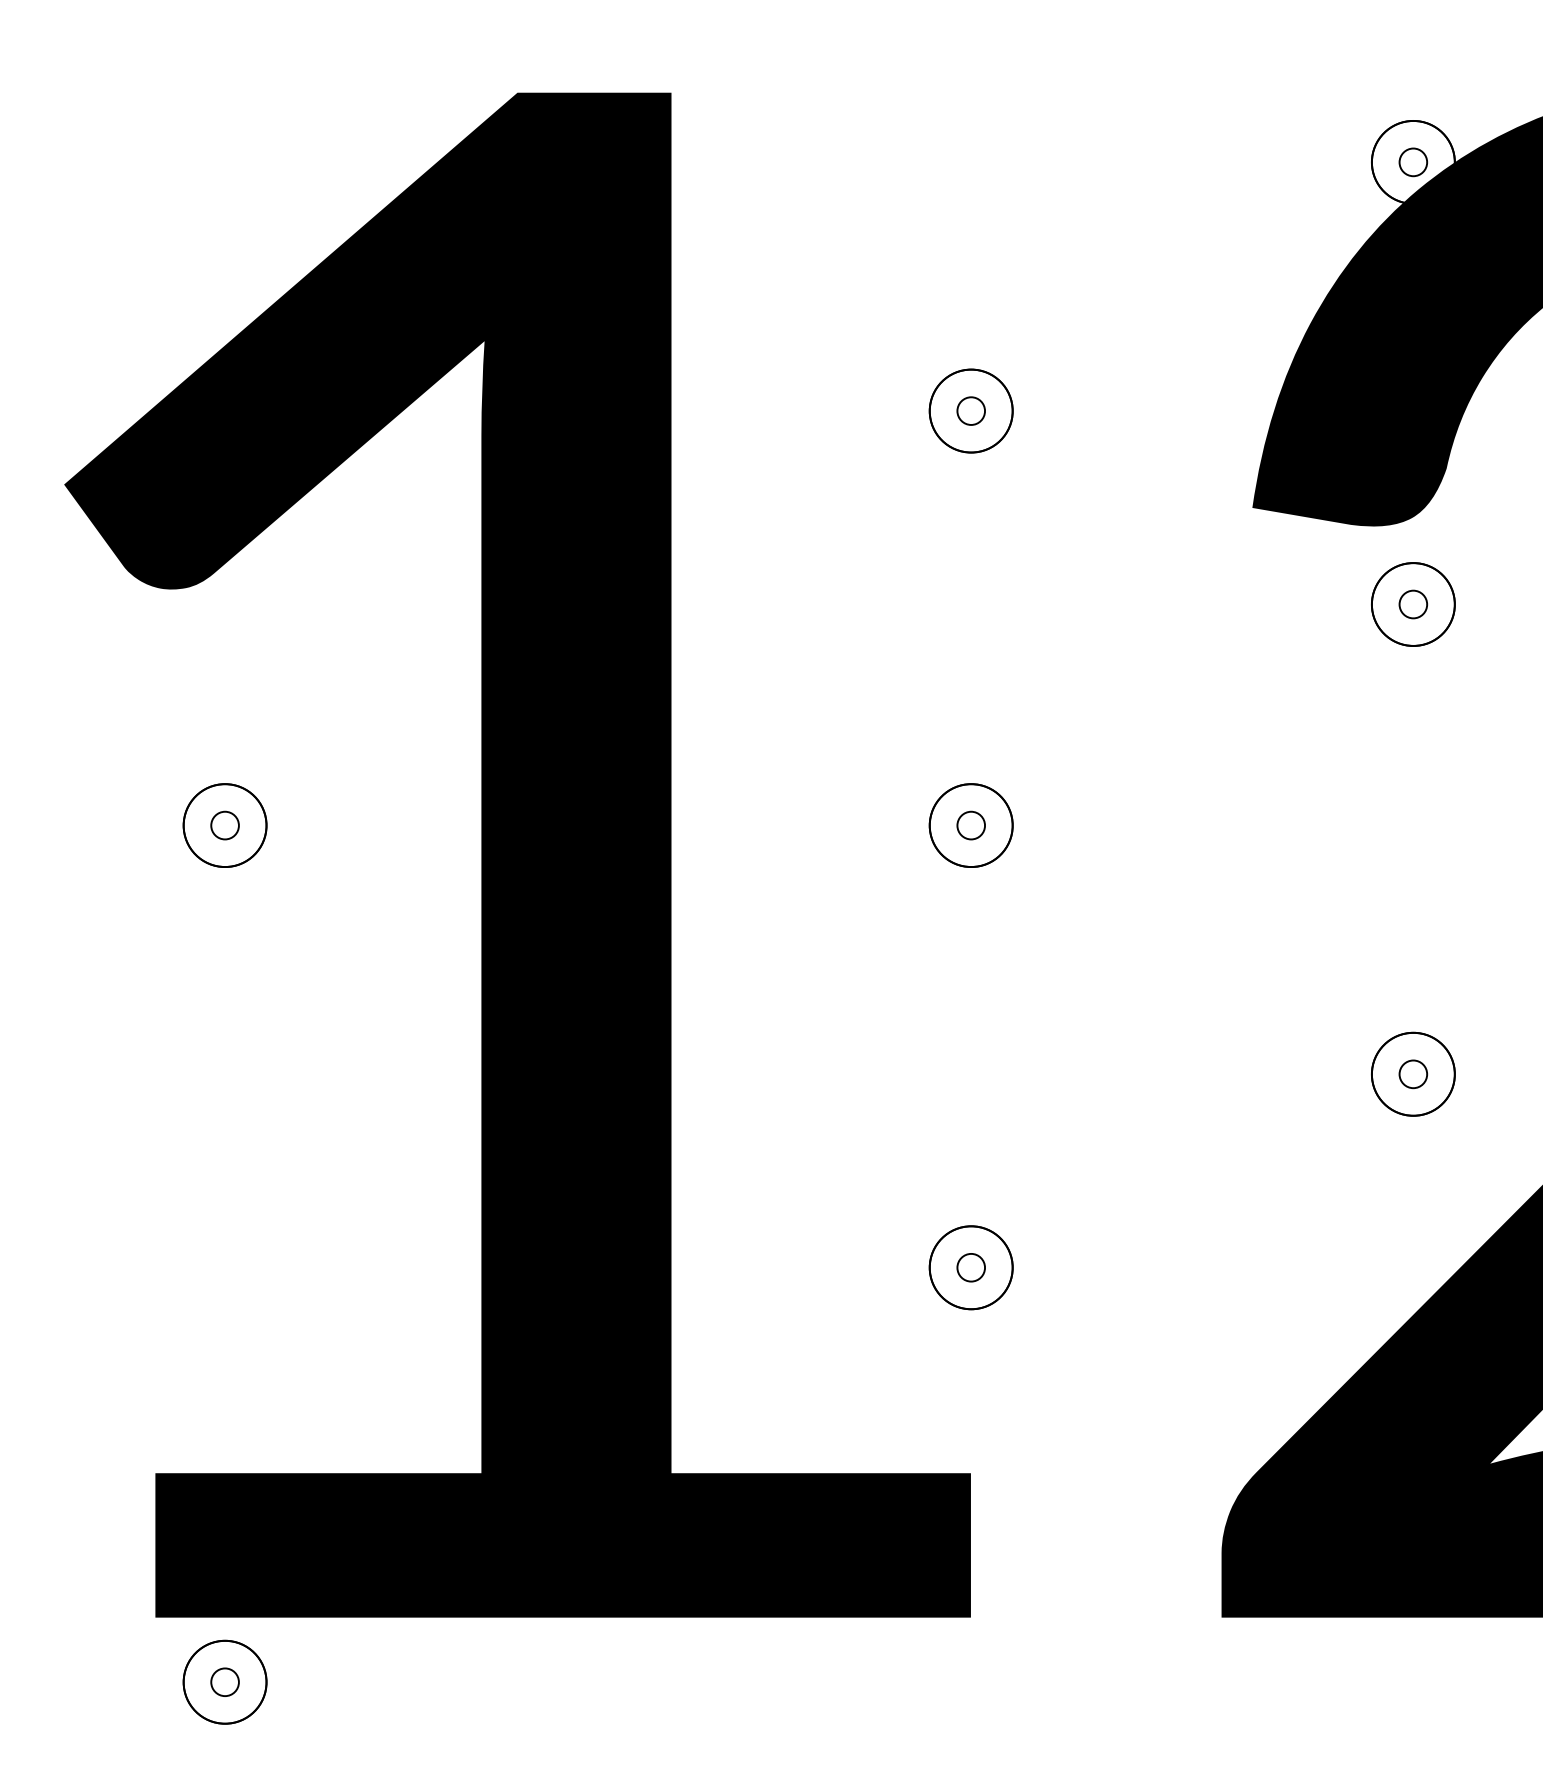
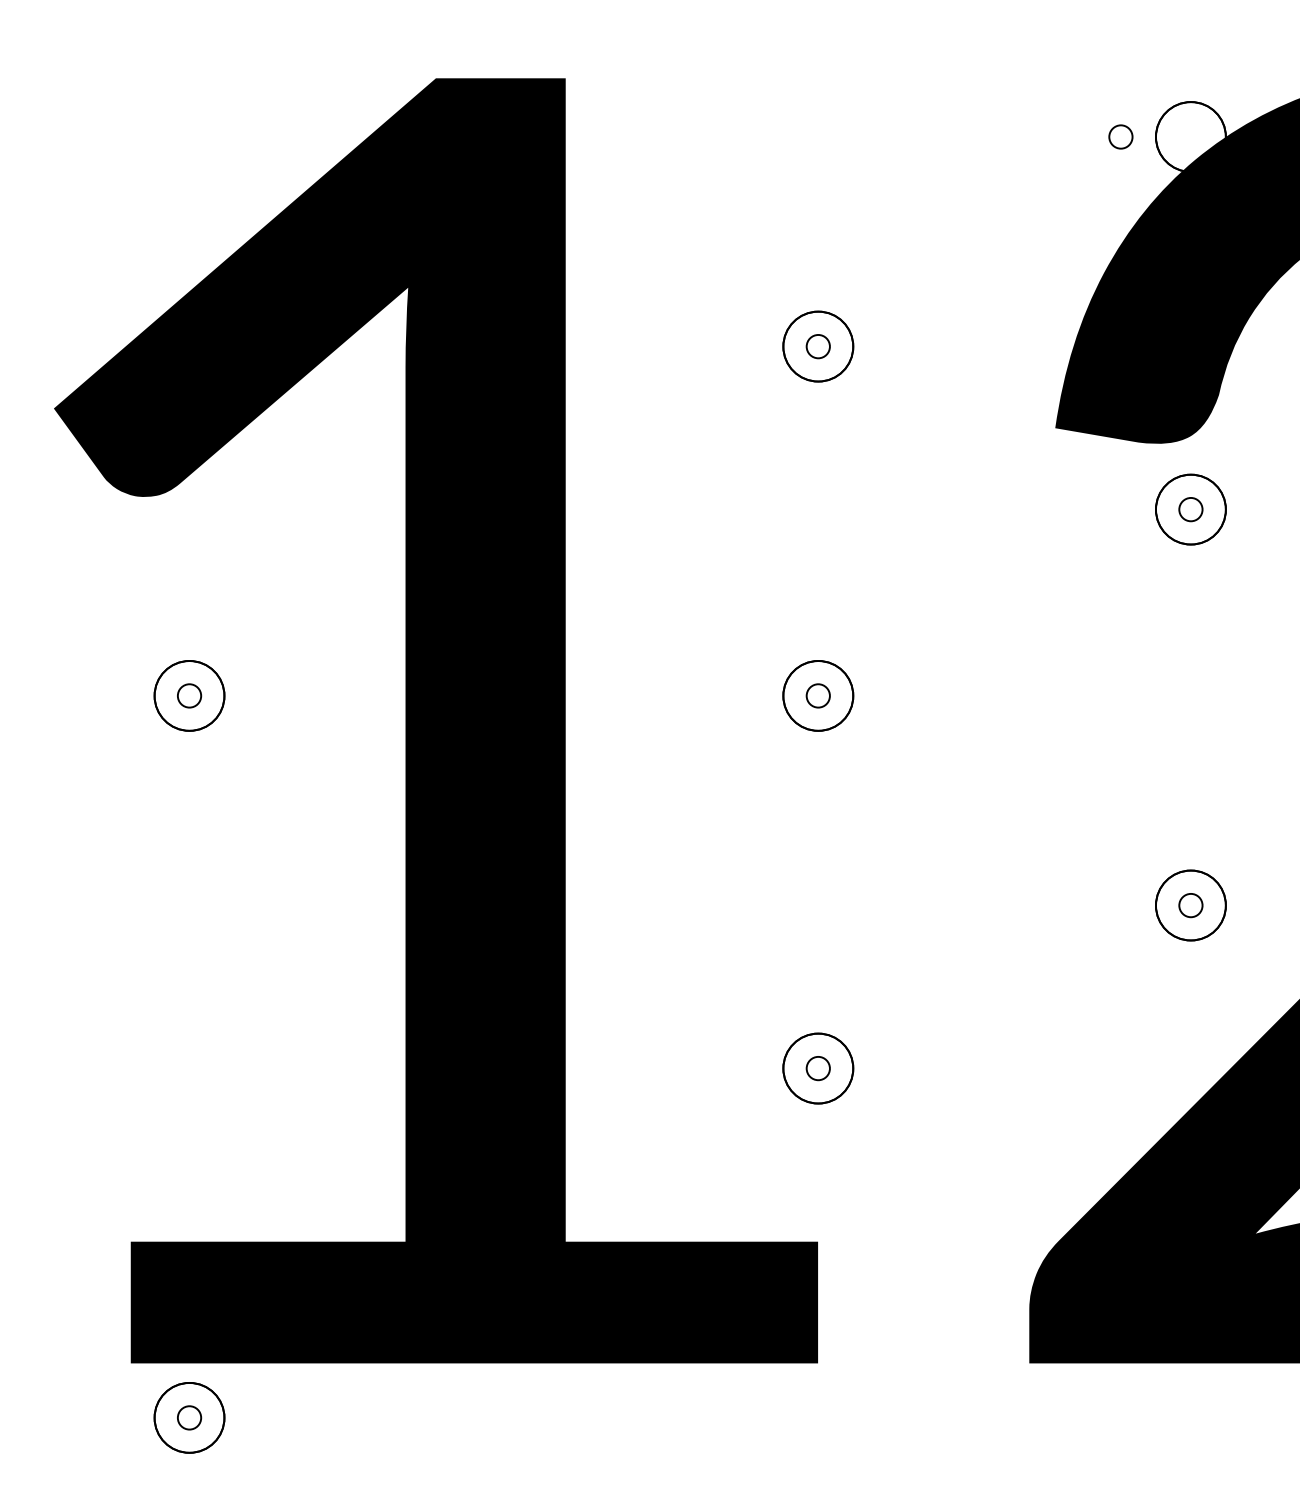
part: (1412, 161) -> (1120, 136), moved

